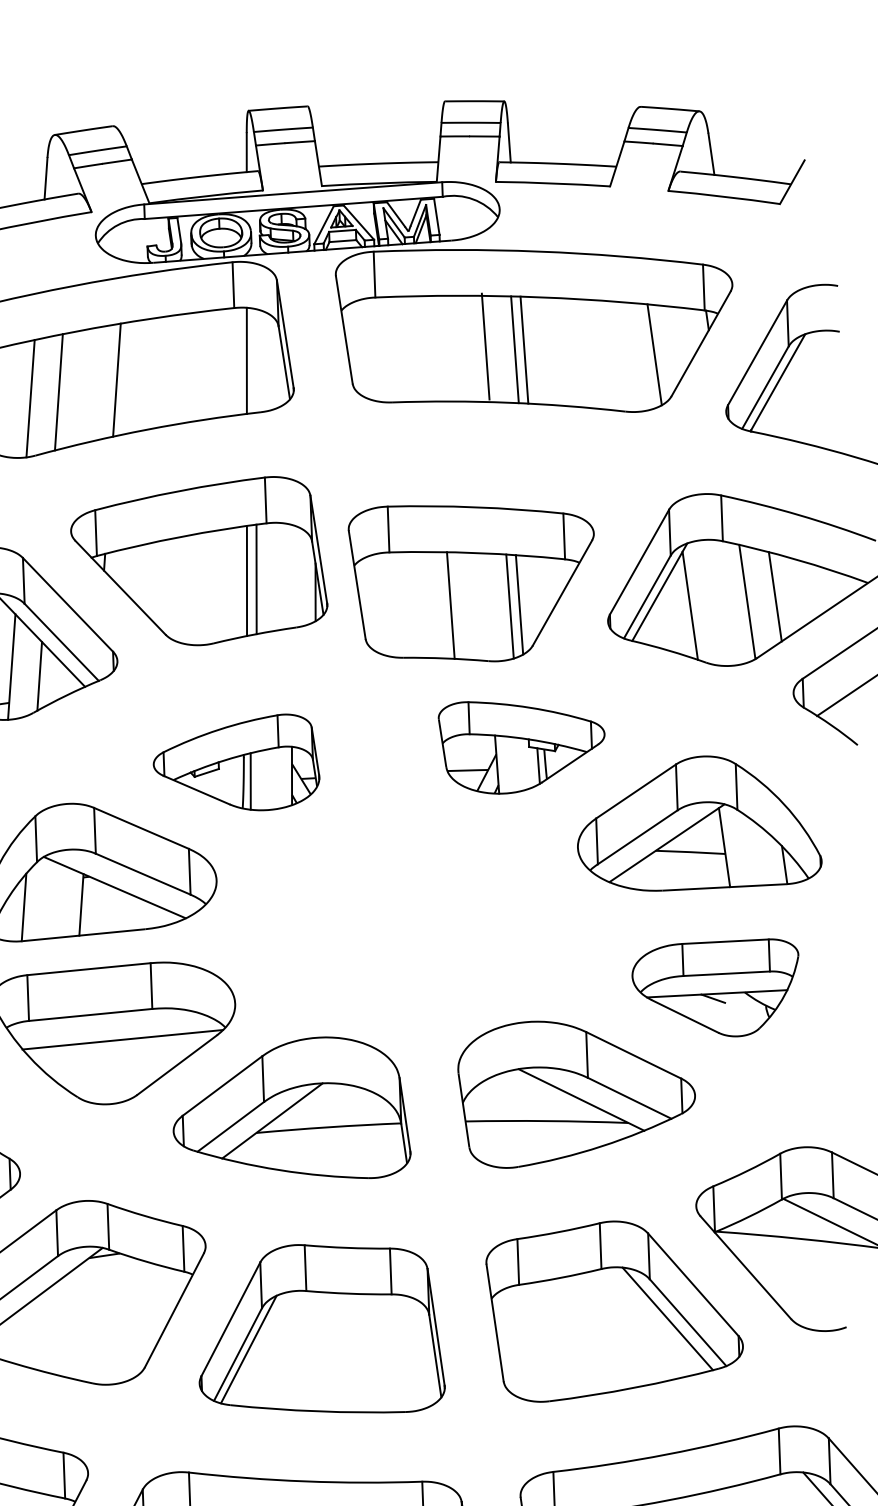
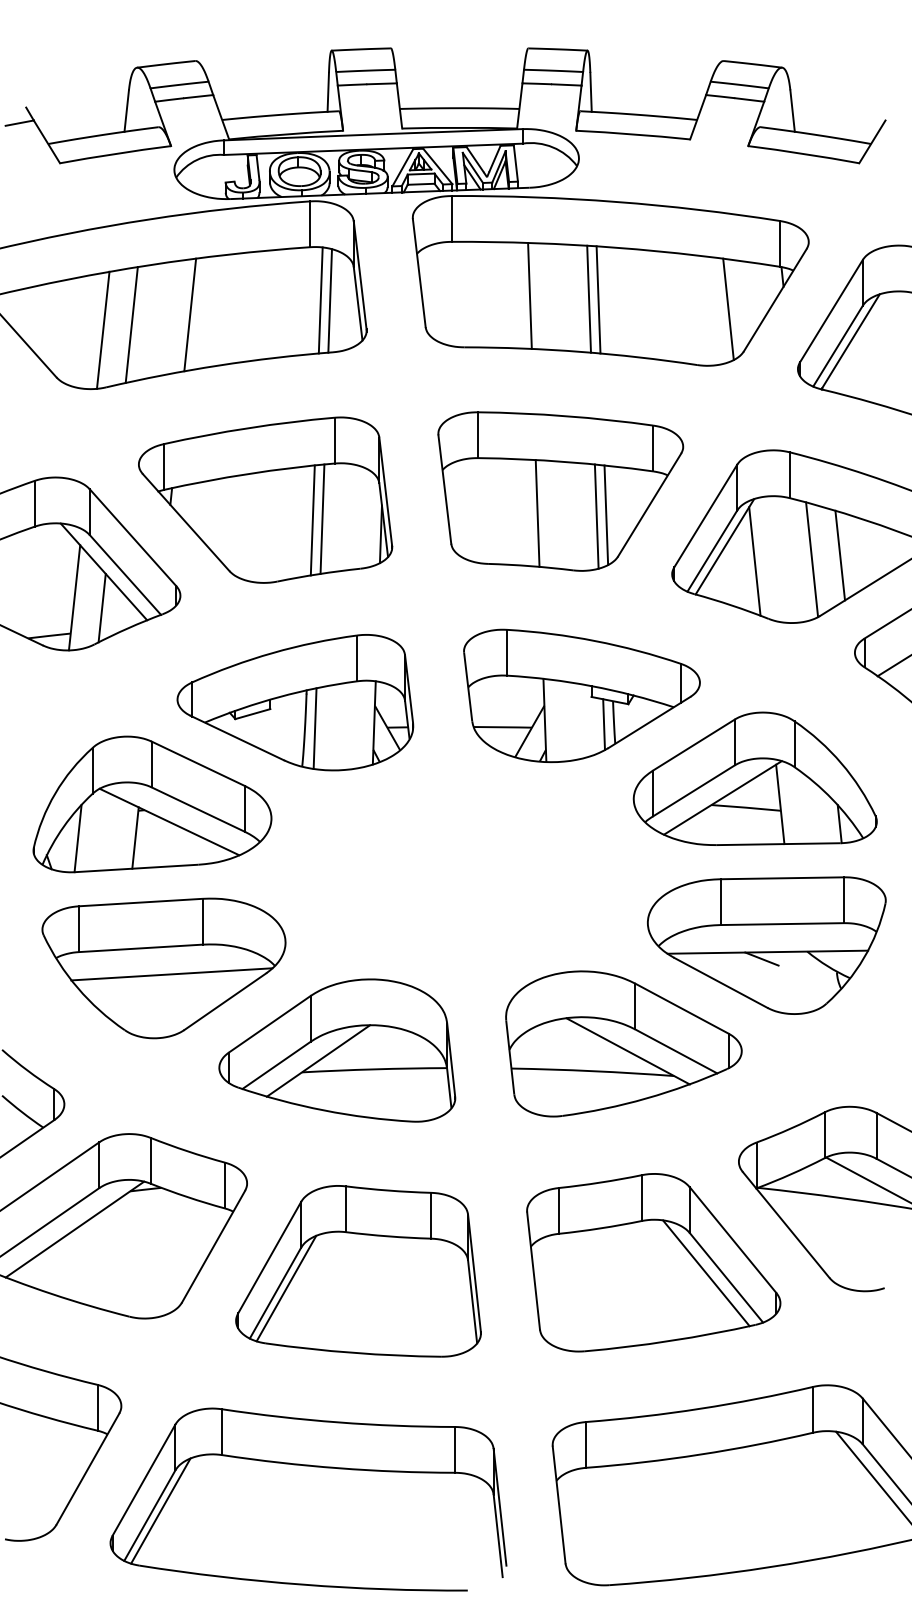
line: (485, 346) -> (529, 295), moved
line: (255, 360) -> (329, 300), added
part: (472, 582) -> (560, 491), moved
part: (521, 746) -> (581, 695), size x1.43
part: (236, 763) -> (295, 702), size x1.43
part: (715, 989) -> (766, 945), size x1.43

